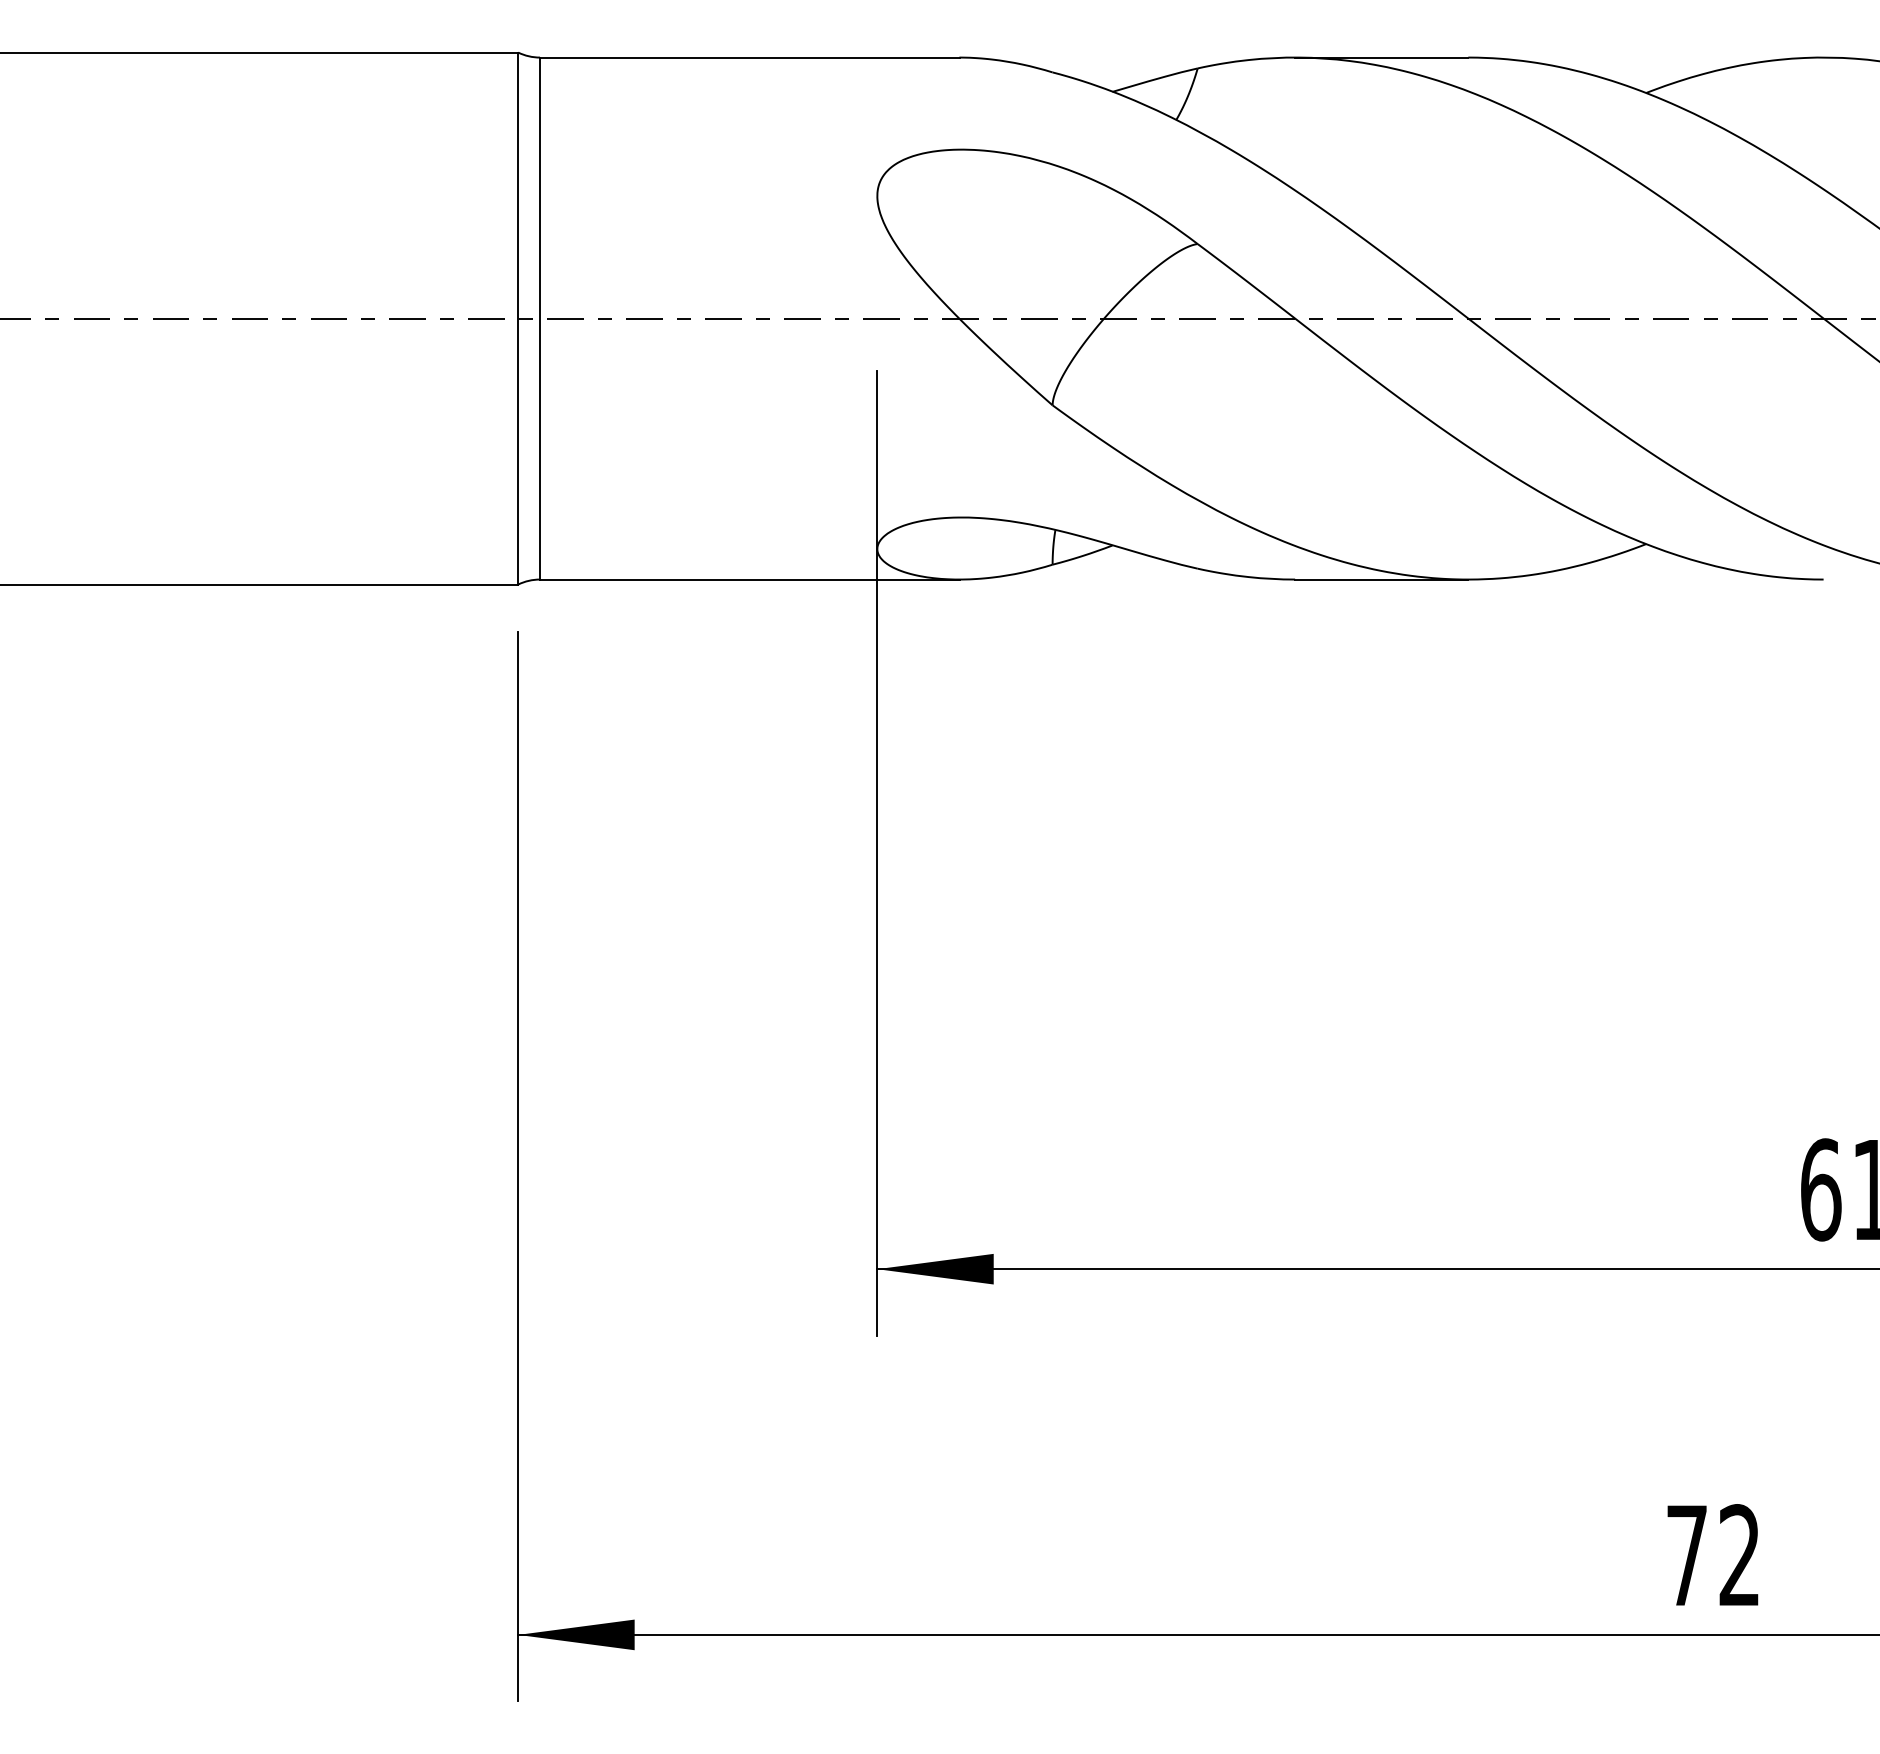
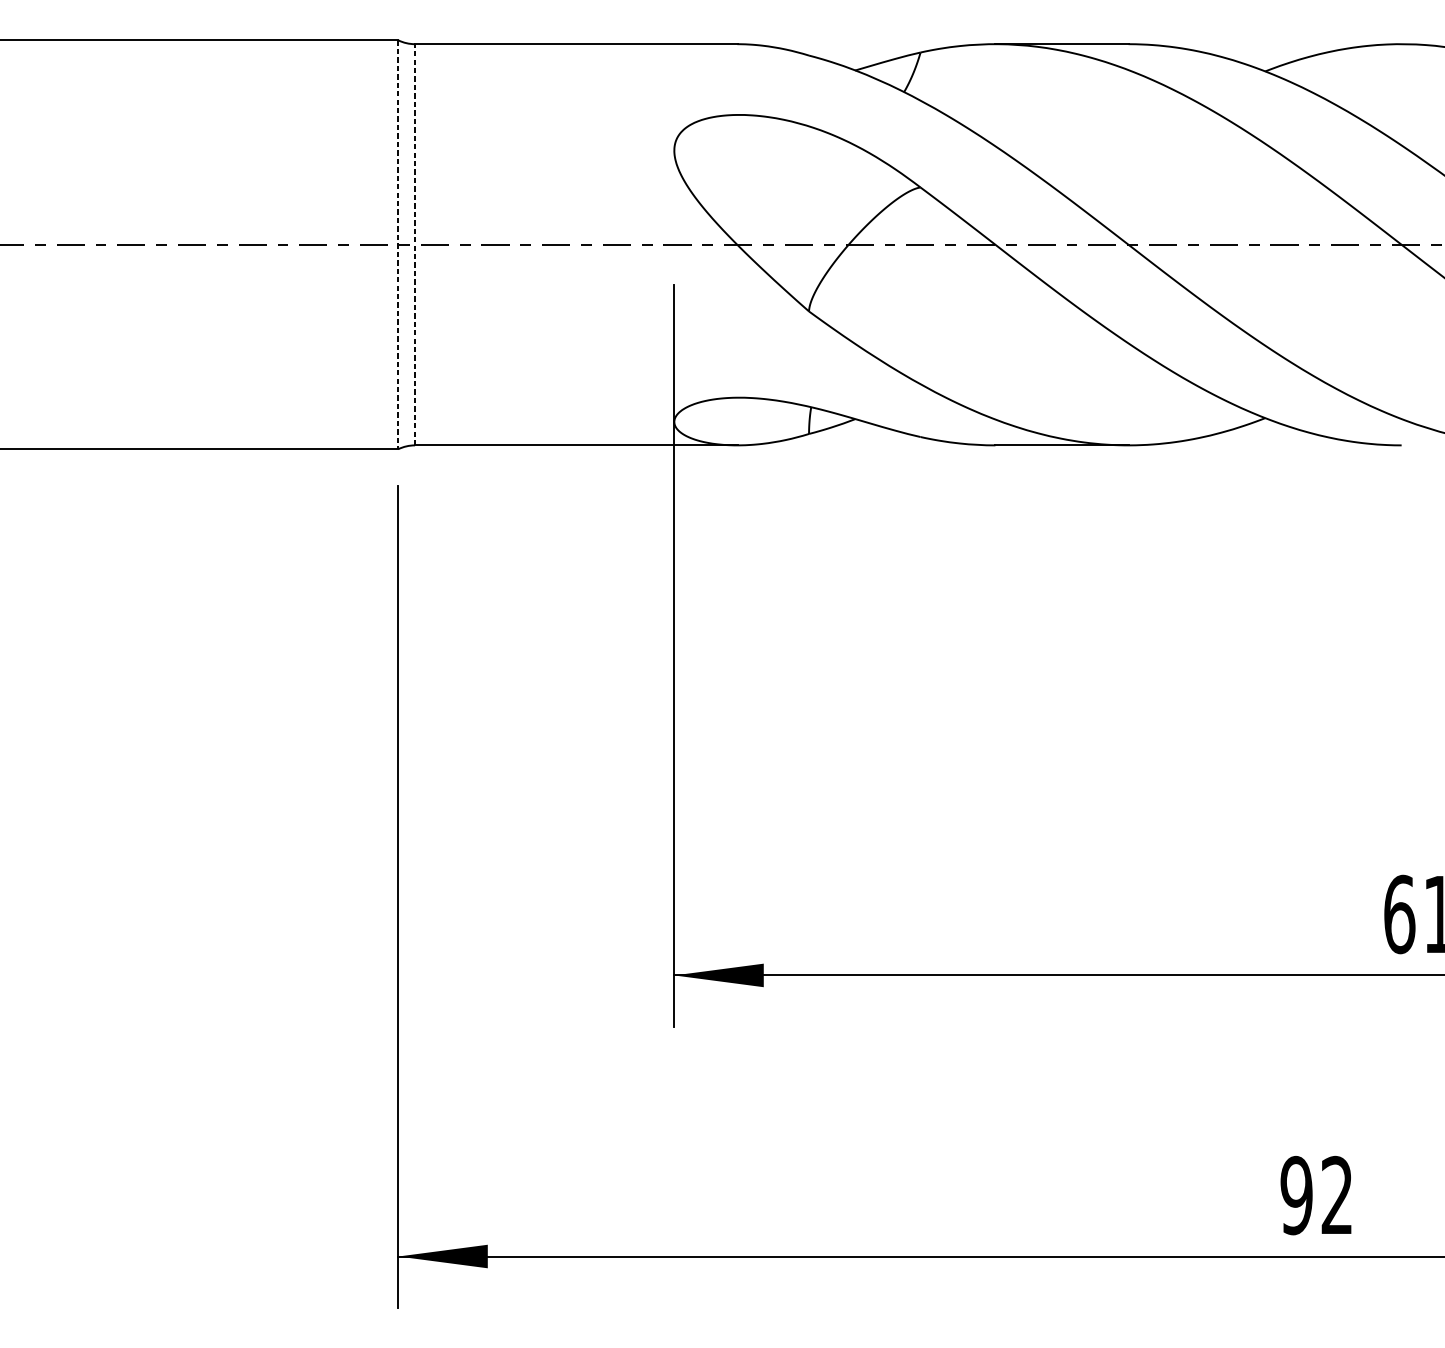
line: (518, 318) -> (398, 244), solid -> dashed
line: (540, 318) -> (415, 244), solid -> dashed
text: (1686, 1555) -> (1296, 1195), 72 -> 92

